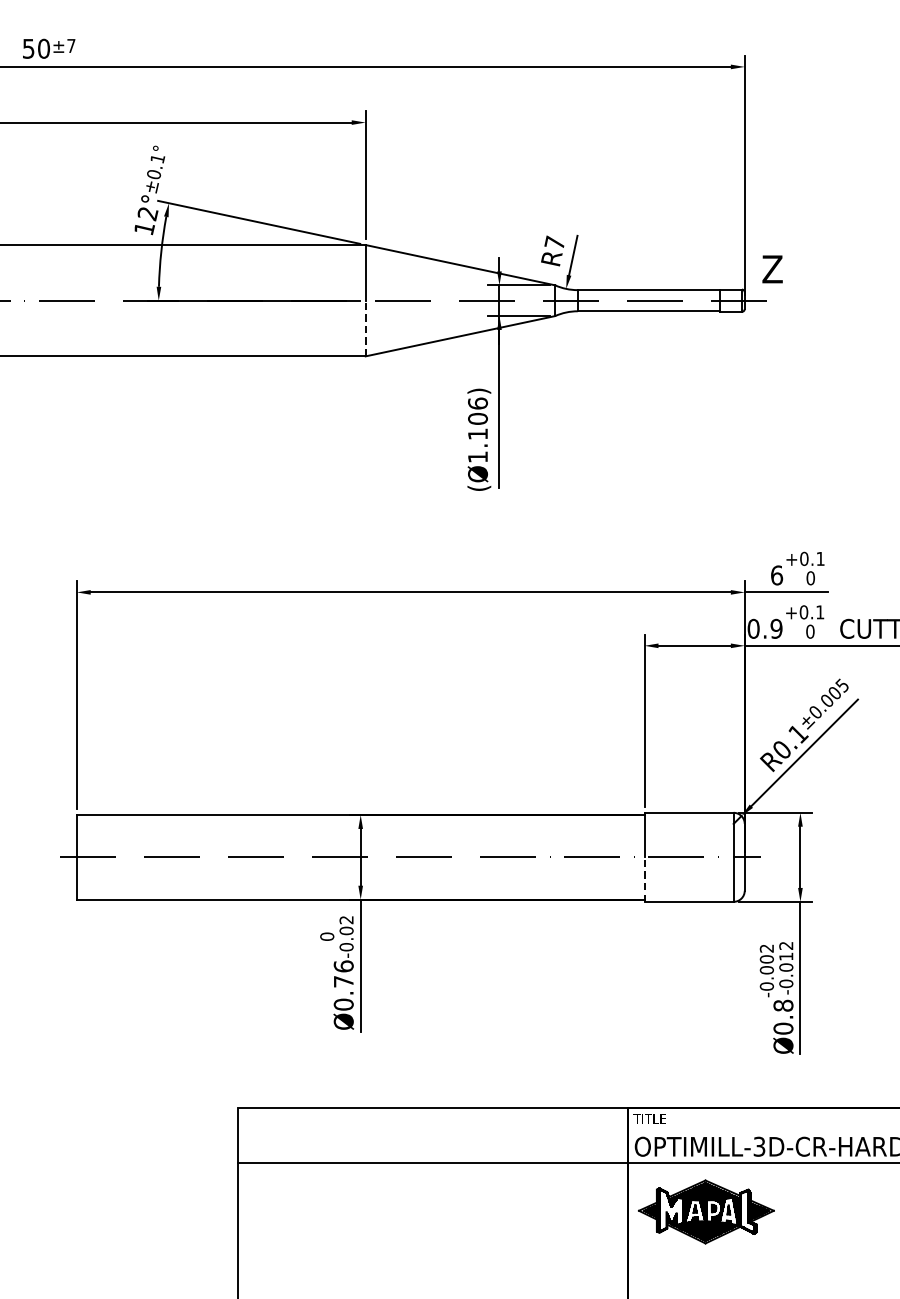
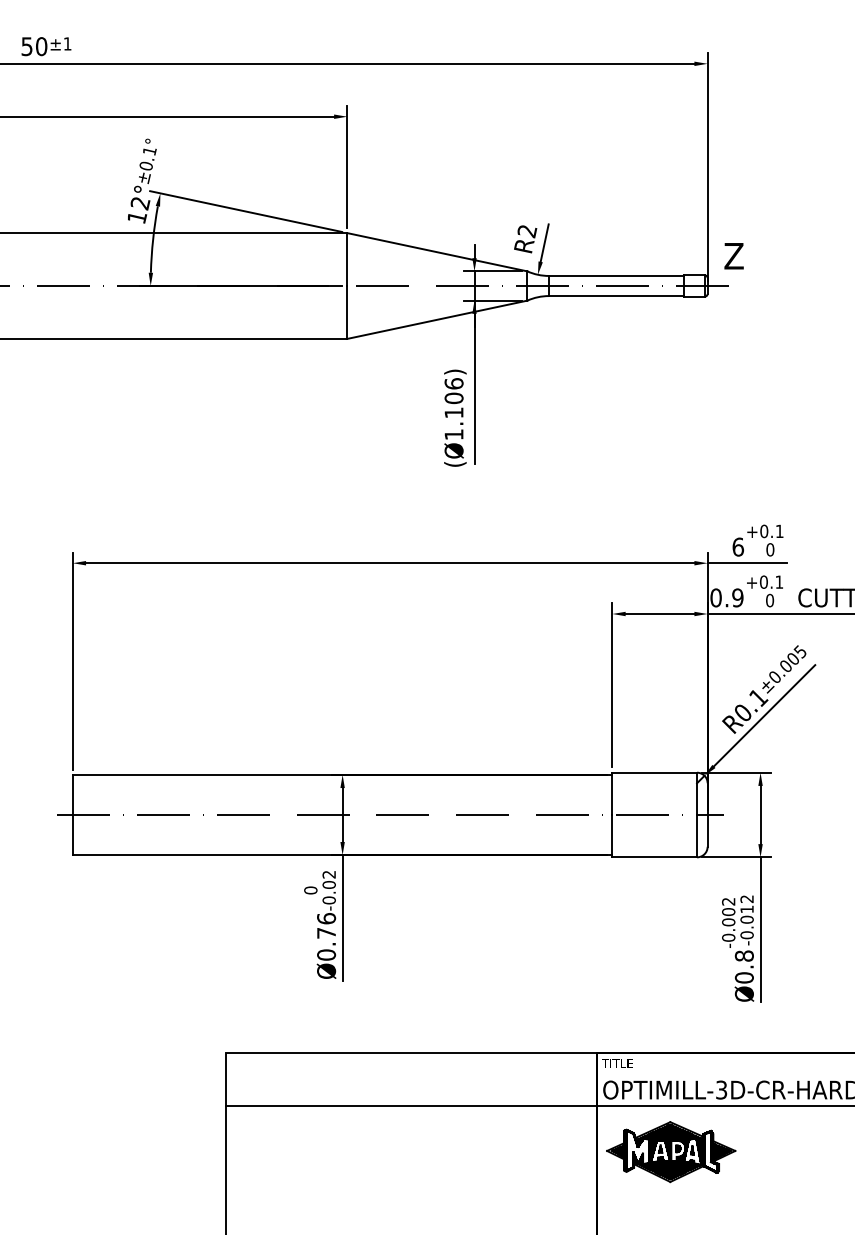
text: (71, 45) -> (67, 43), ±7 -> ±1
text: (555, 243) -> (527, 231), R7 -> R2
line: (365, 327) -> (347, 311), dashed -> solid
line: (644, 878) -> (612, 835), dashed -> solid

